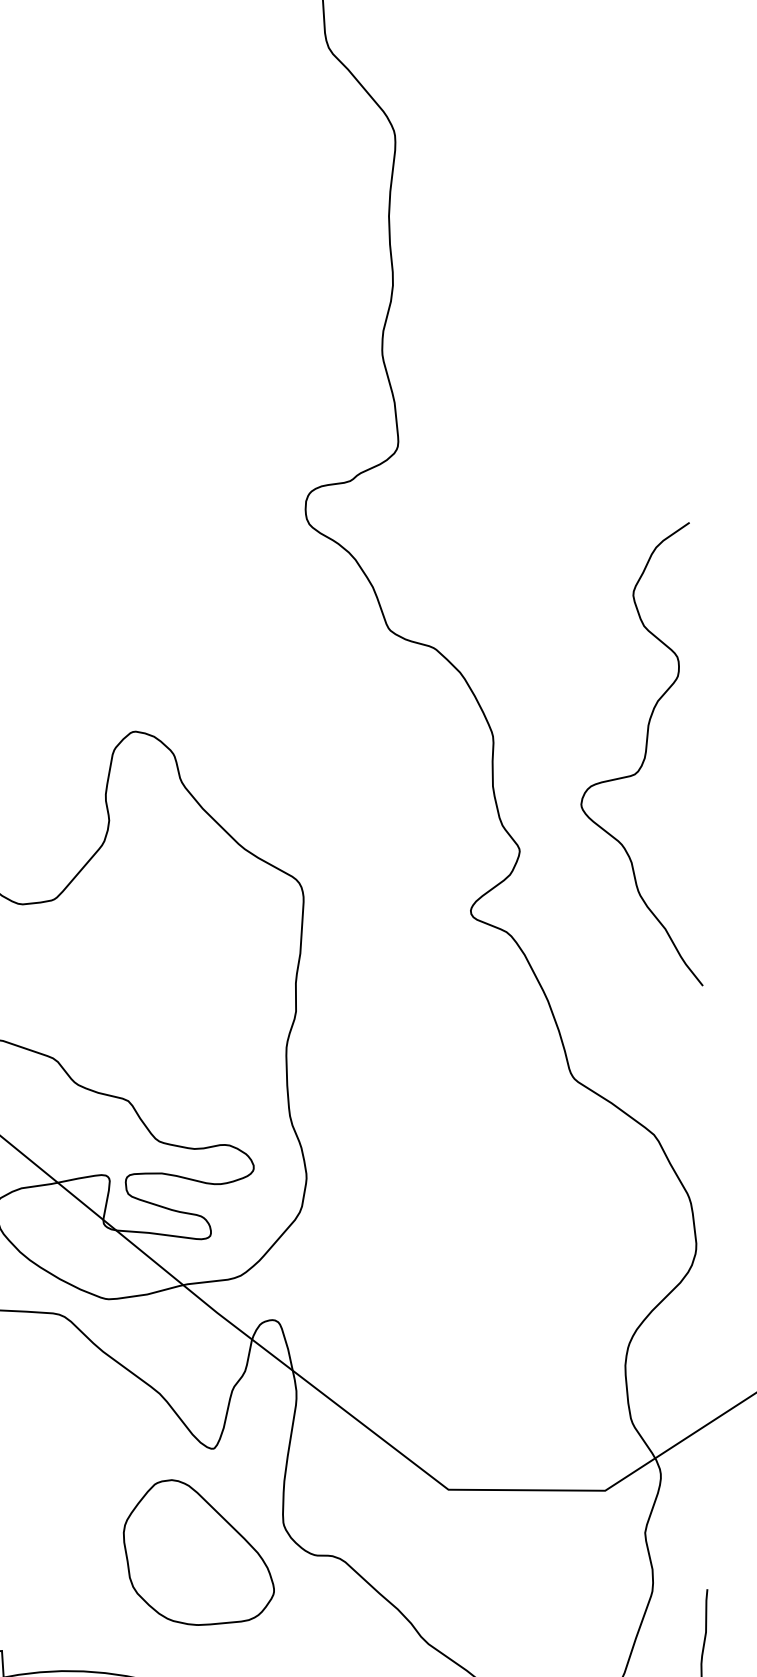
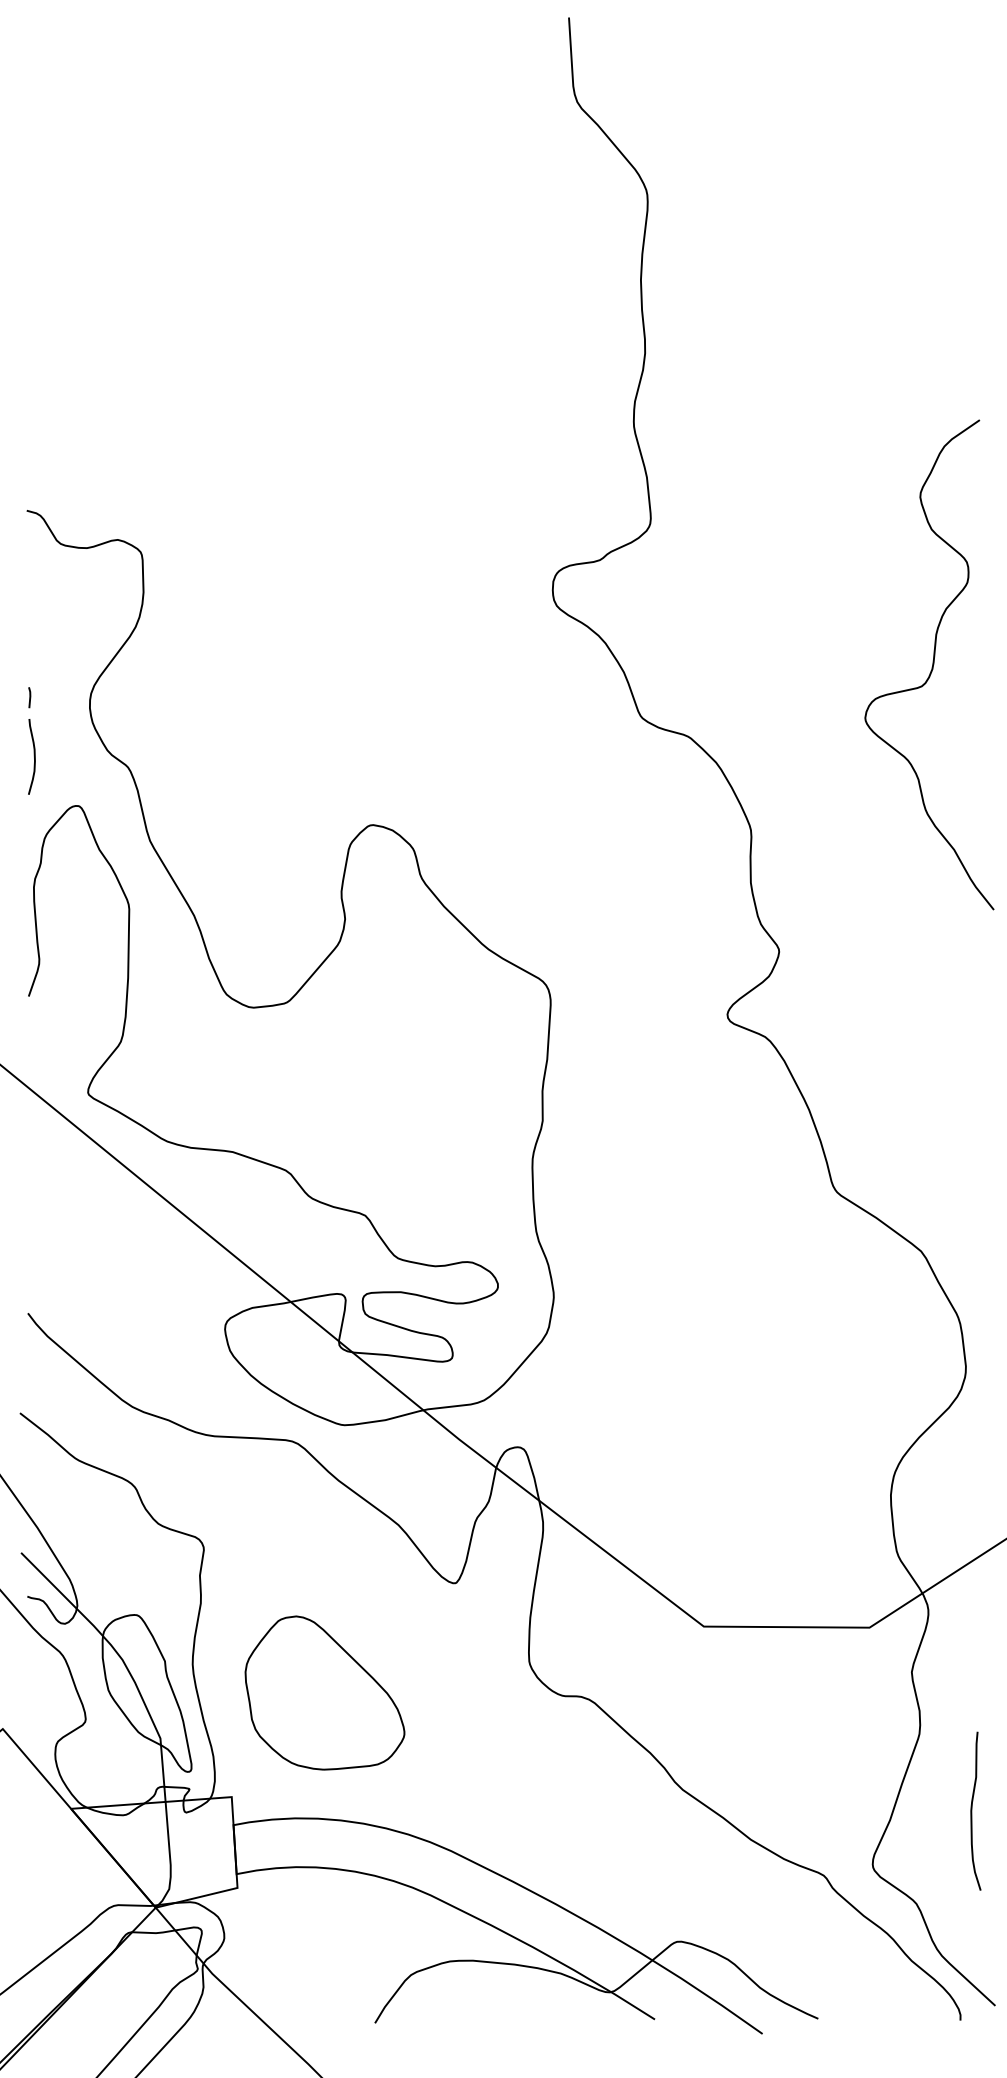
curve: (644, 753) -> (932, 664), moved
part: (198, 1552) -> (324, 1692), moved

